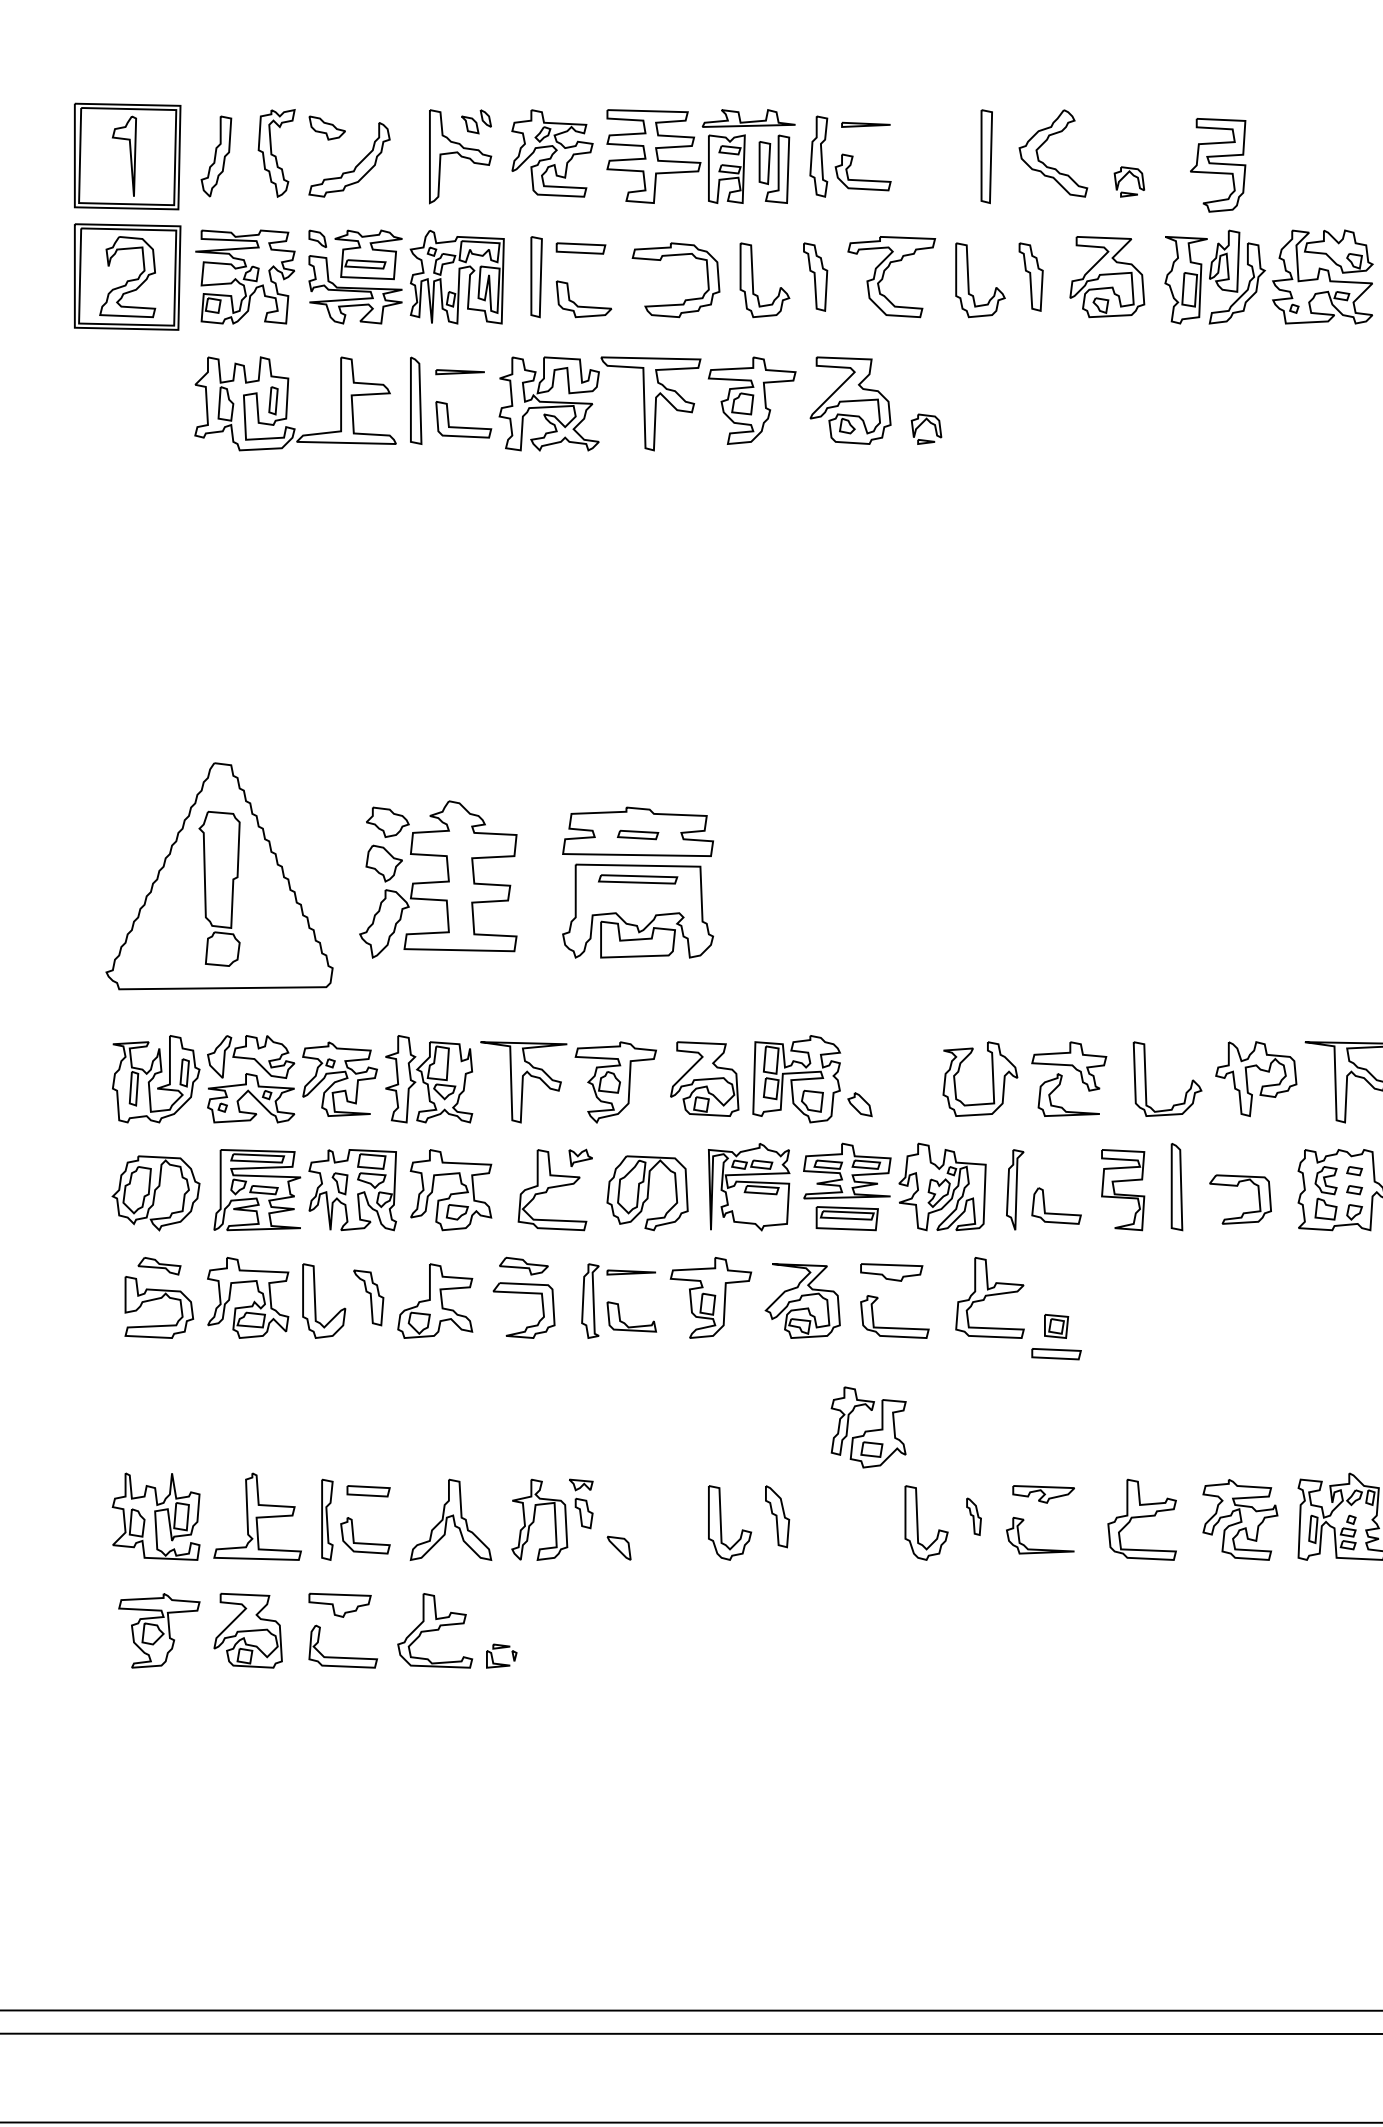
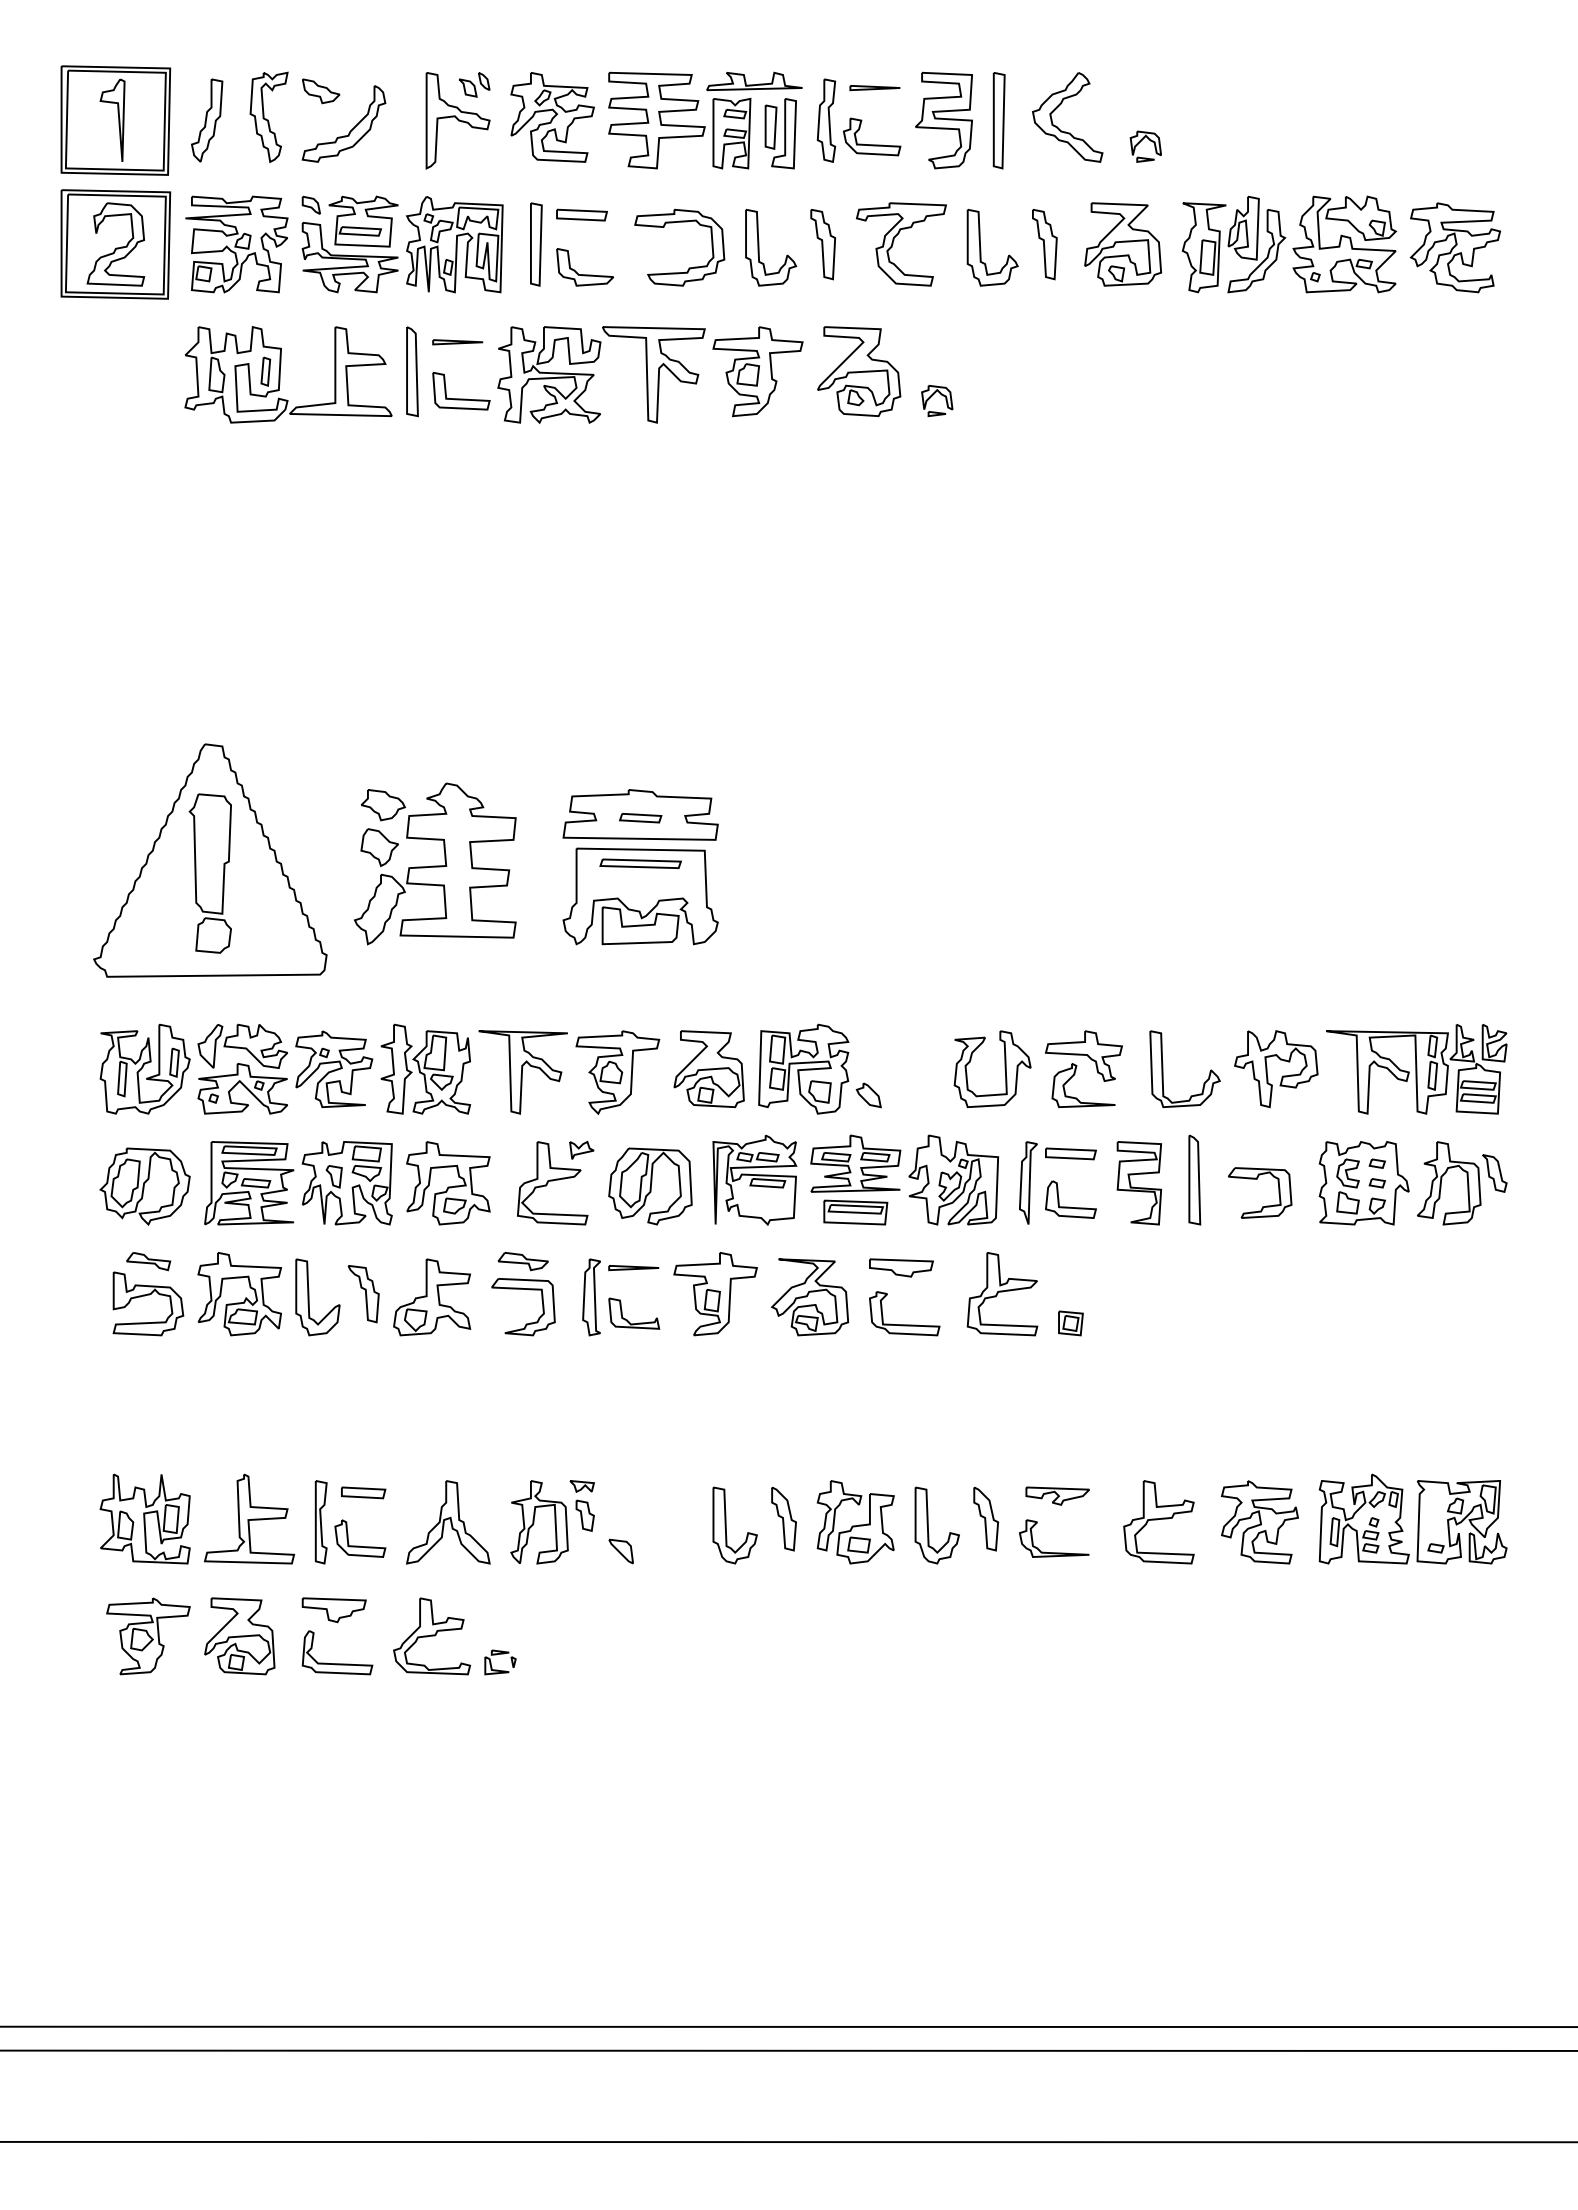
part: (1217, 165) -> (943, 120), moved
part: (1056, 1353) -> (1070, 1153), moved
part: (868, 1427) -> (855, 1522), moved
part: (973, 1516) -> (985, 1518), size x1.67

